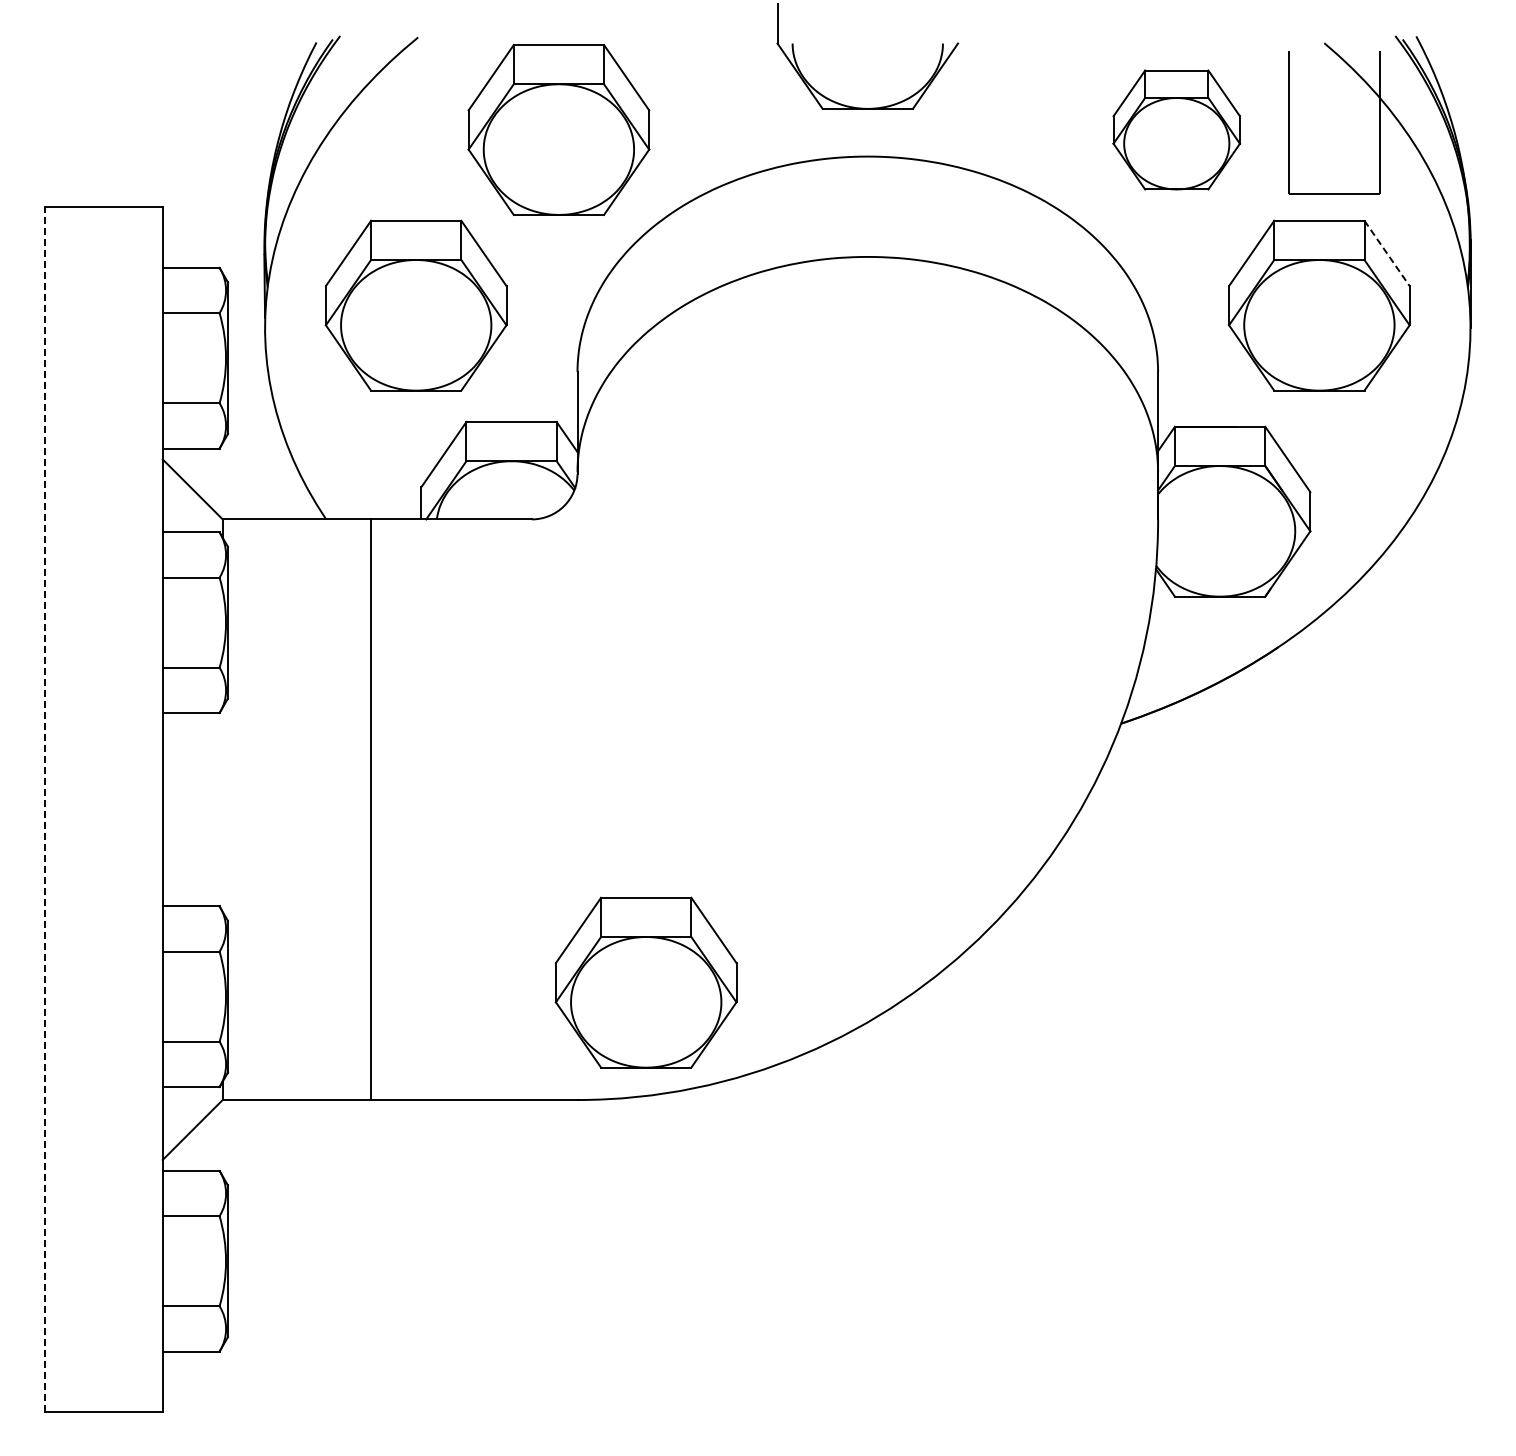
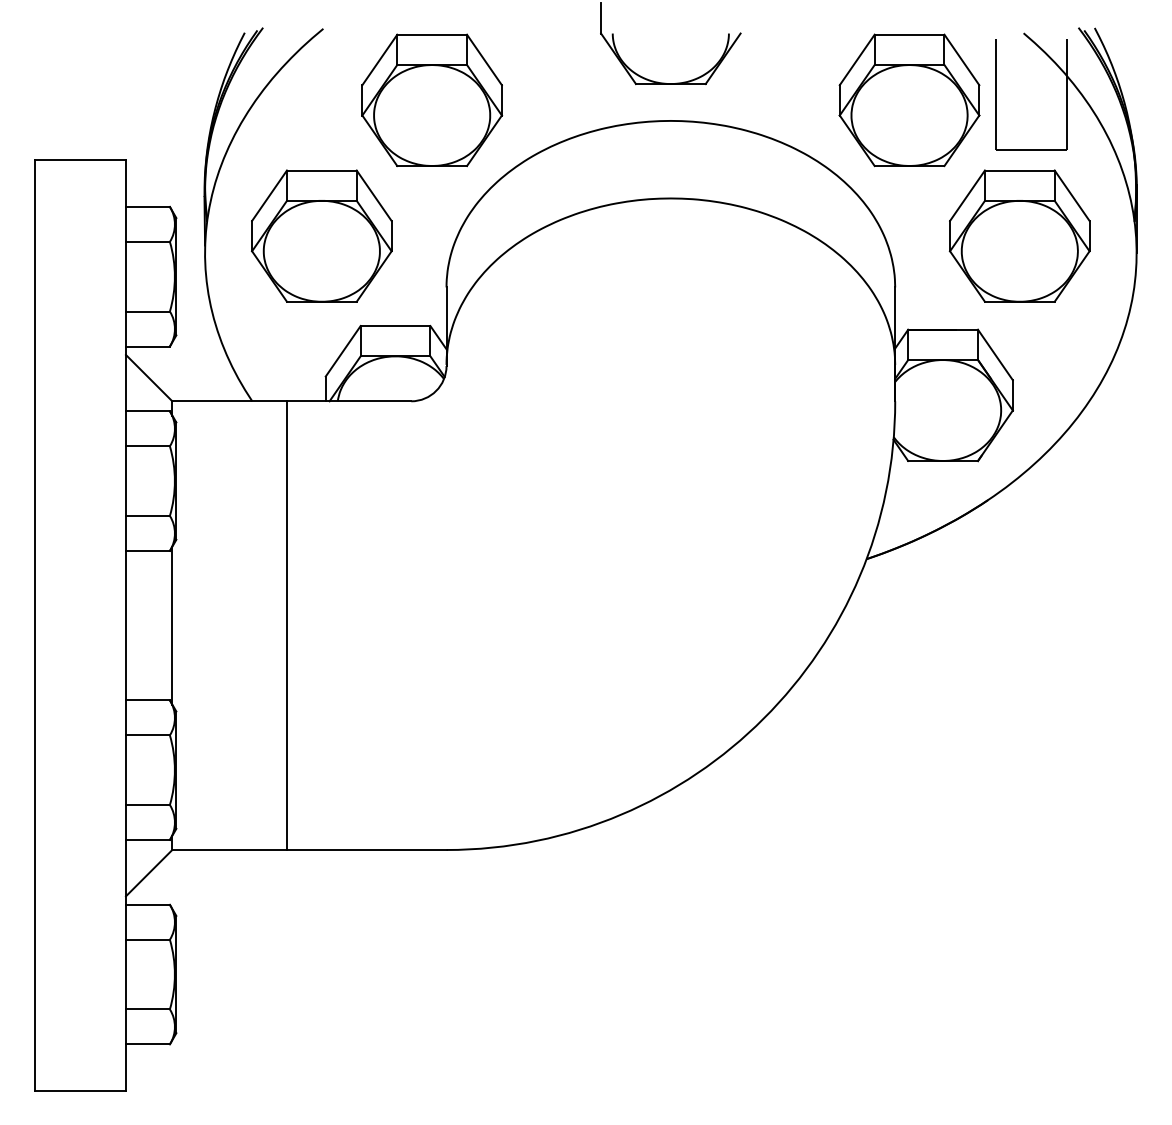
part: (1176, 129) -> (909, 99), size x1.43
line: (1387, 253) -> (1072, 195), dashed -> solid
line: (45, 809) -> (35, 625), dashed -> solid
line: (222, 809) -> (172, 625), added
part: (645, 982) -> (499, 759), removed

